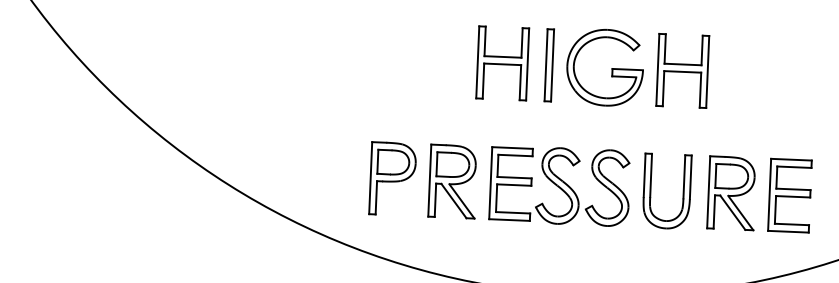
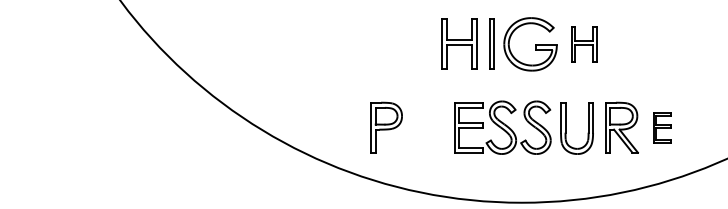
part: (682, 69) -> (584, 43), size x0.7
part: (453, 181) -> (428, 127), removed
part: (788, 195) -> (661, 127), size x0.6

